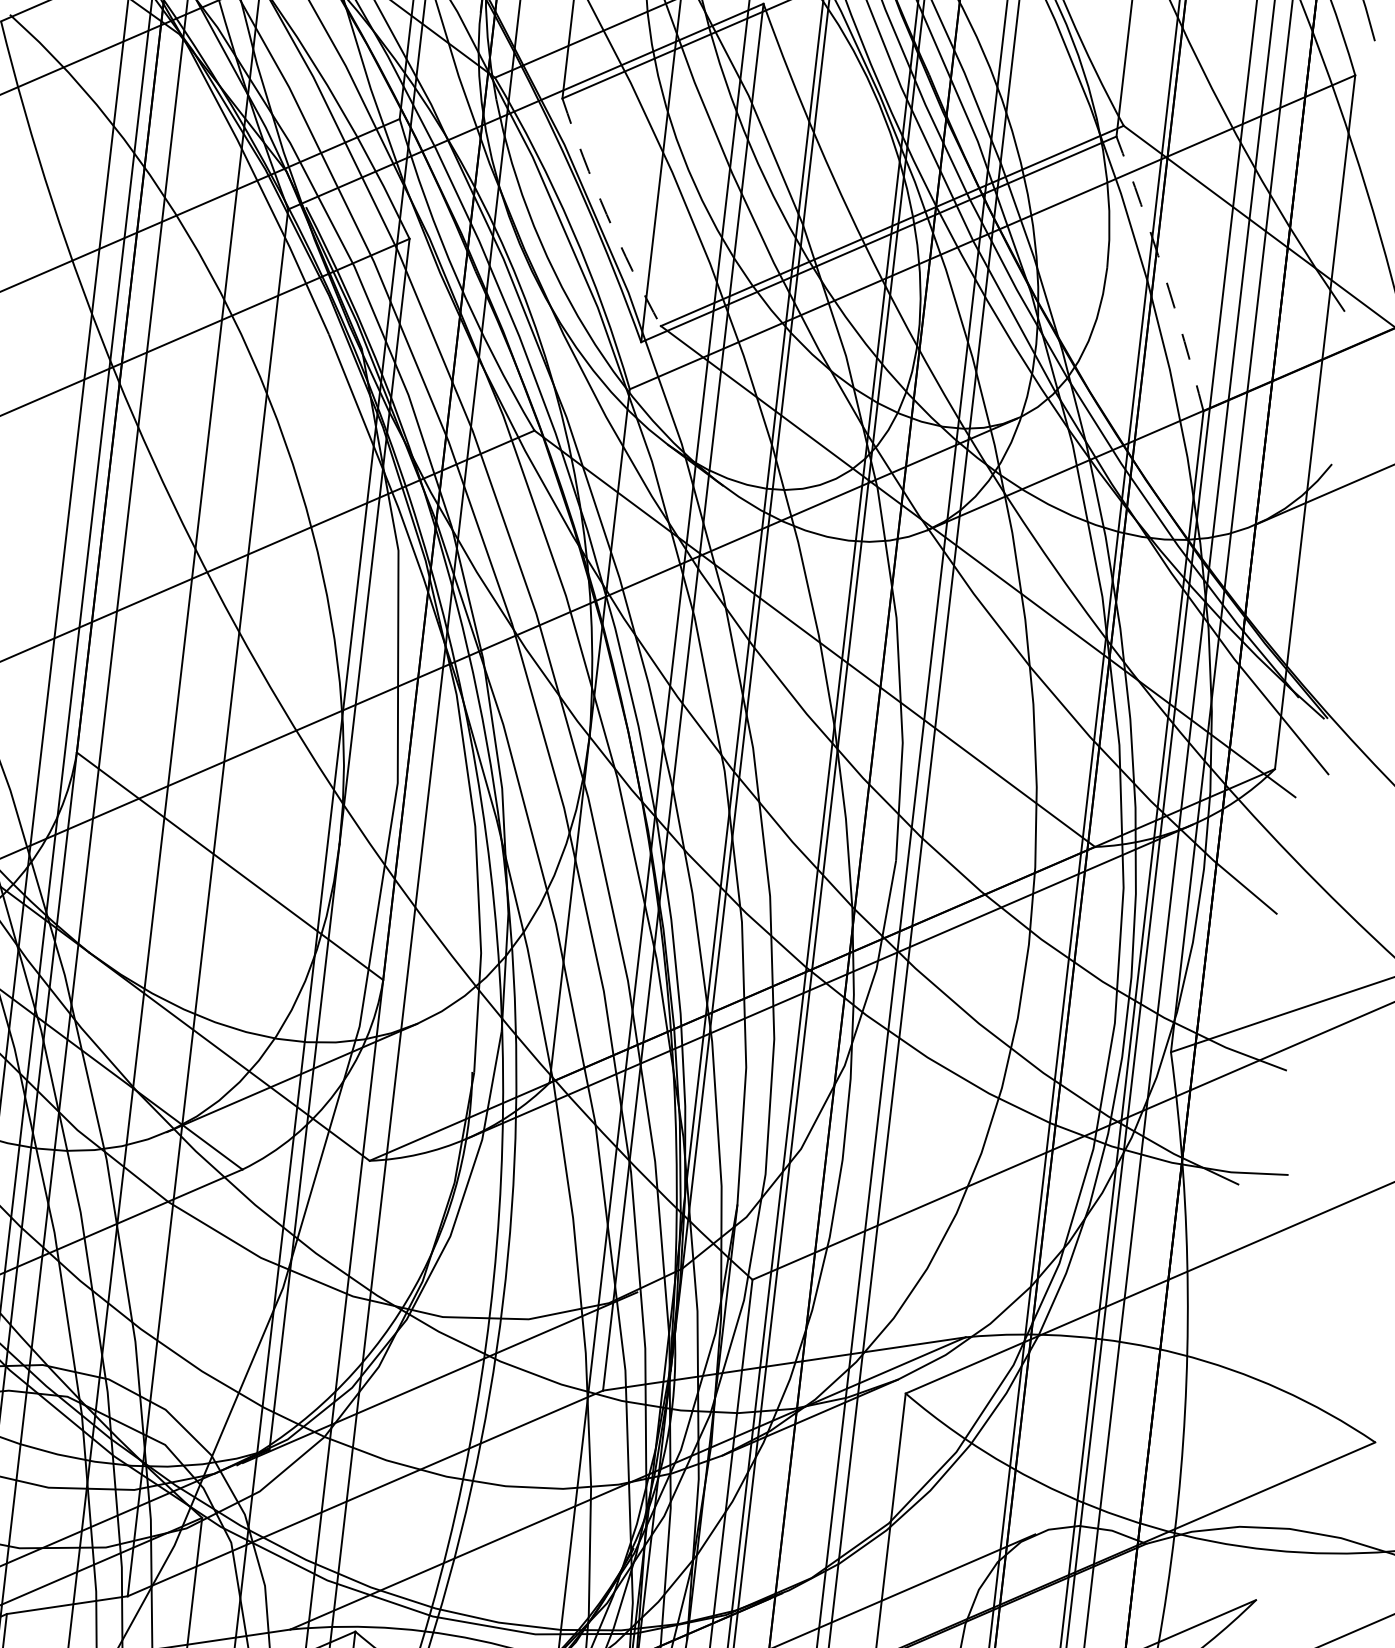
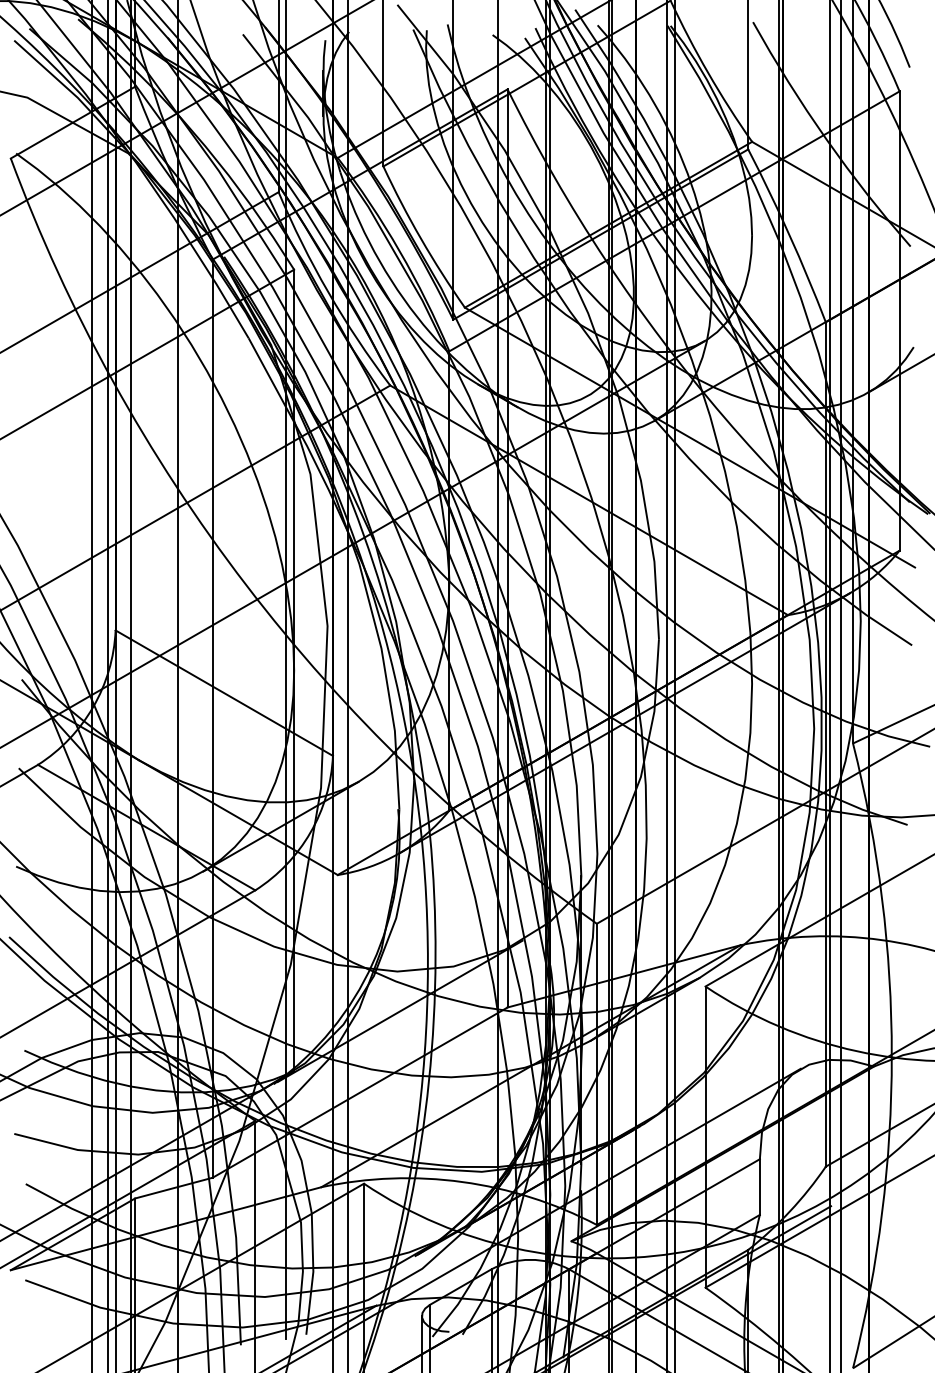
arc: (607, 213) -> (421, 238), dashed -> solid
arc: (1163, 272) -> (789, 234), dashed -> solid

